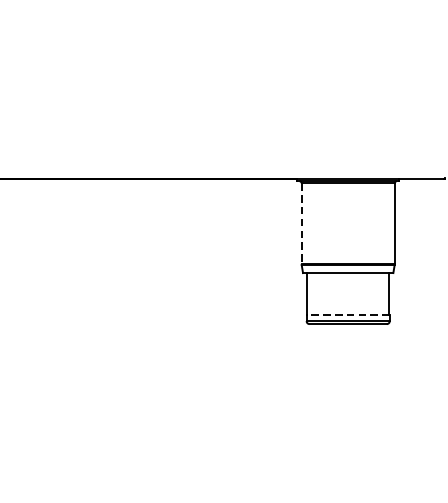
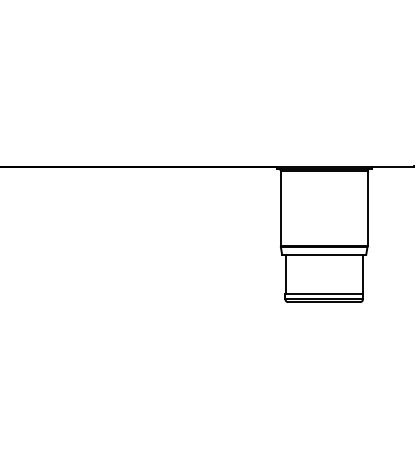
line: (301, 223) -> (280, 208), dashed -> solid
line: (348, 314) -> (324, 293), dashed -> solid

